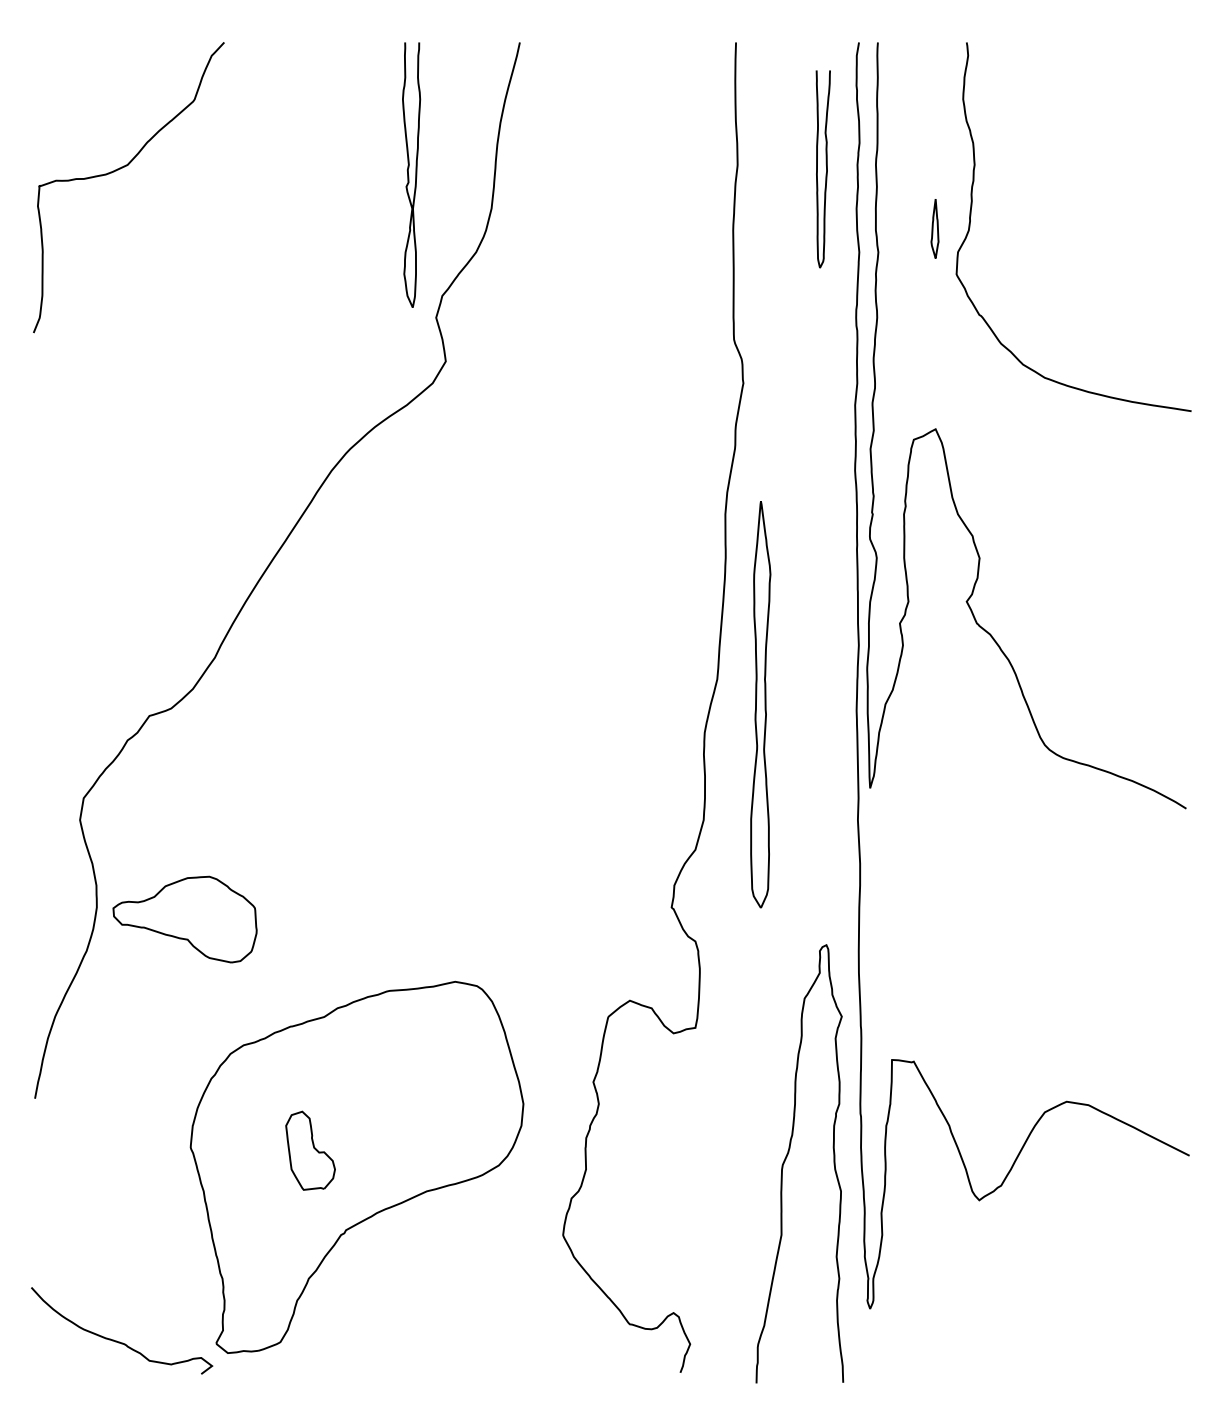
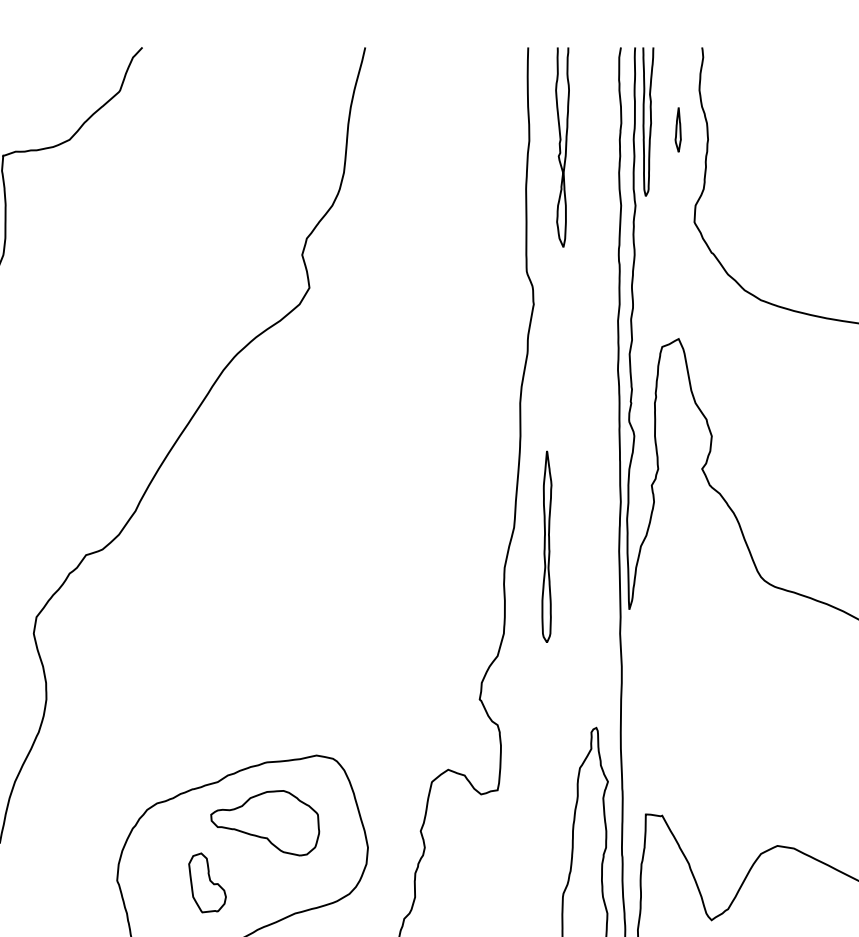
curve: (826, 169) -> (650, 122), moved
curve: (409, 176) -> (561, 148), moved
part: (934, 228) -> (677, 129), moved
part: (760, 704) -> (546, 546), size x0.62
part: (184, 919) -> (264, 823), moved

